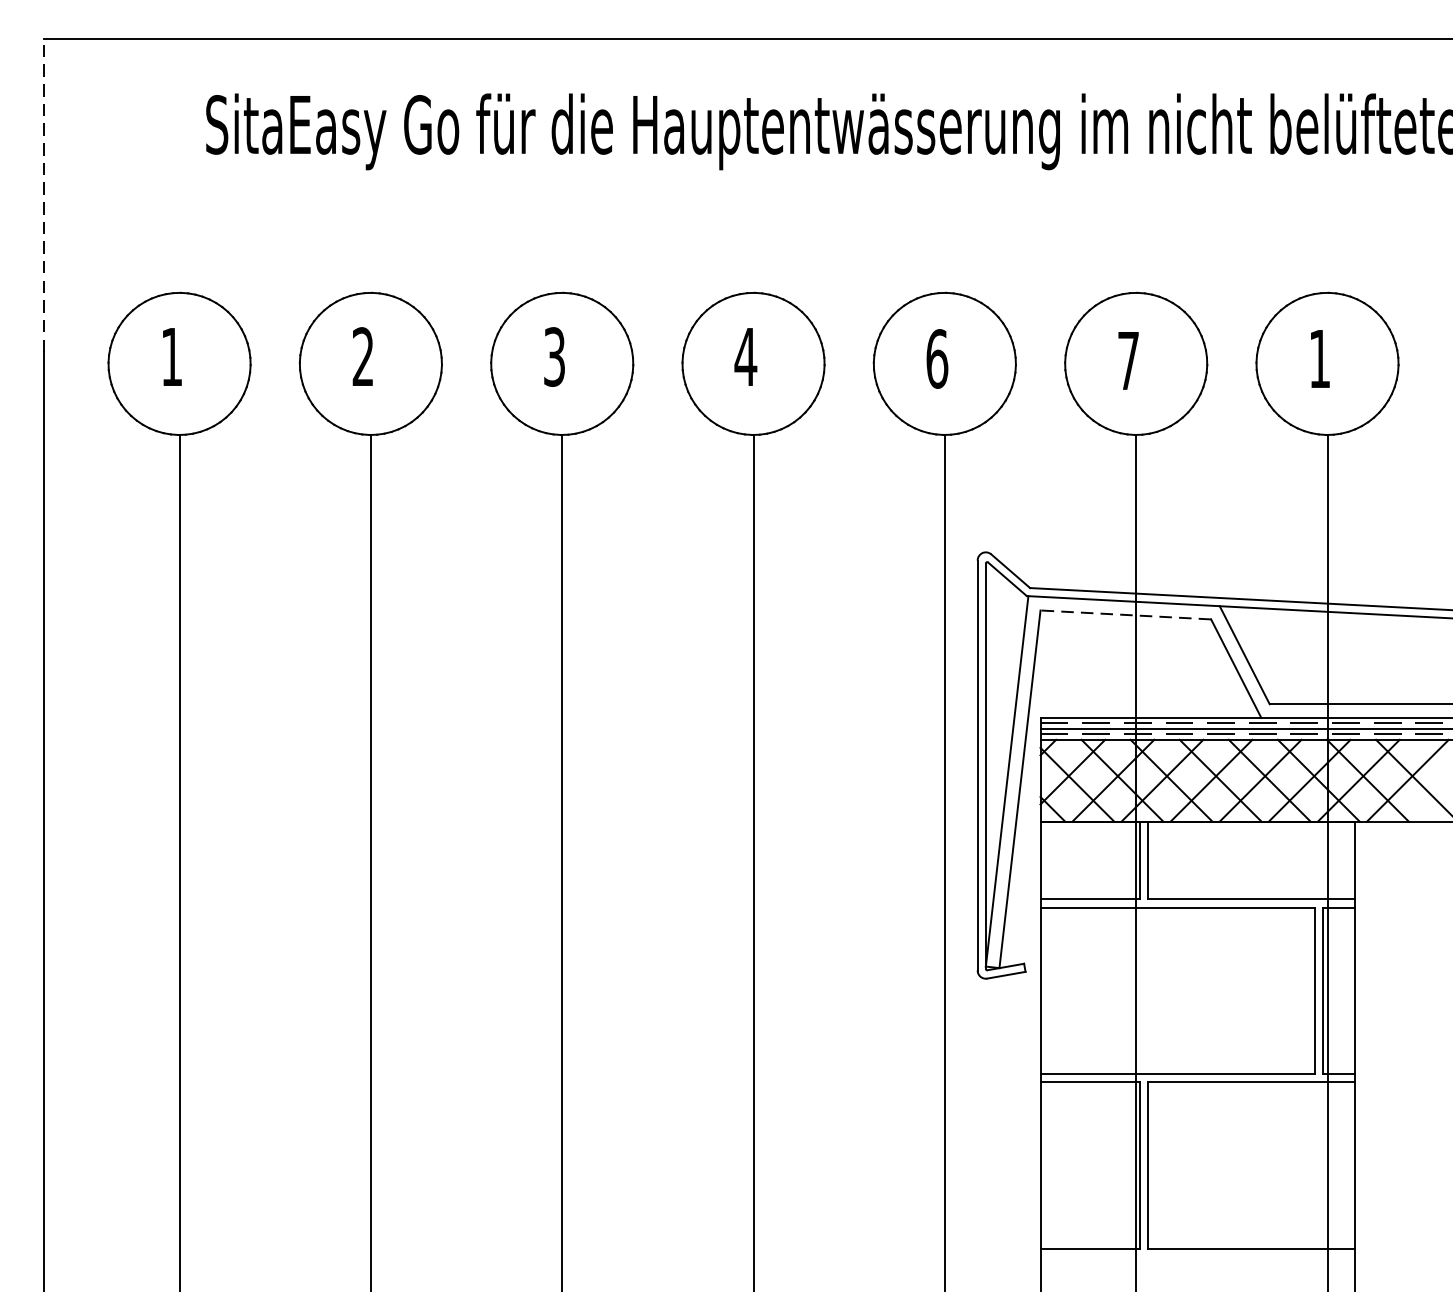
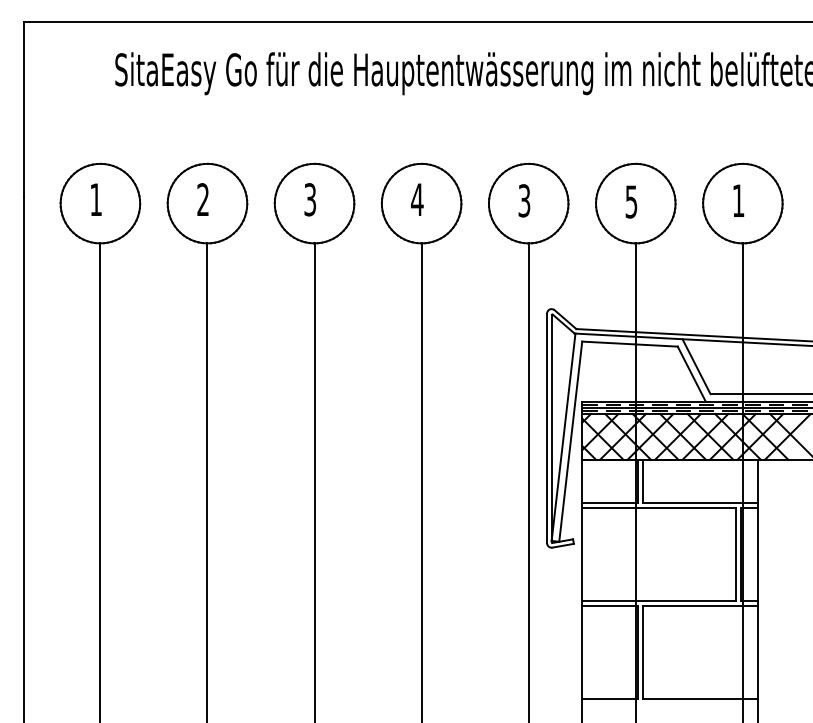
line: (43, 195) -> (24, 109), dashed -> solid
text: (937, 358) -> (524, 200), 6 -> 3
text: (1128, 360) -> (631, 201), 7 -> 5
line: (1126, 615) -> (630, 344), dashed -> solid

